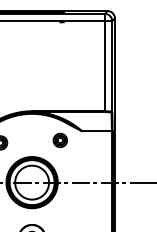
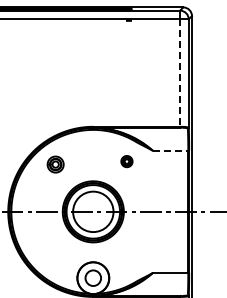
line: (105, 66) -> (180, 73), solid -> dashed
line: (96, 131) -> (170, 150), solid -> dashed
part: (59, 140) -> (126, 161), size x0.7

